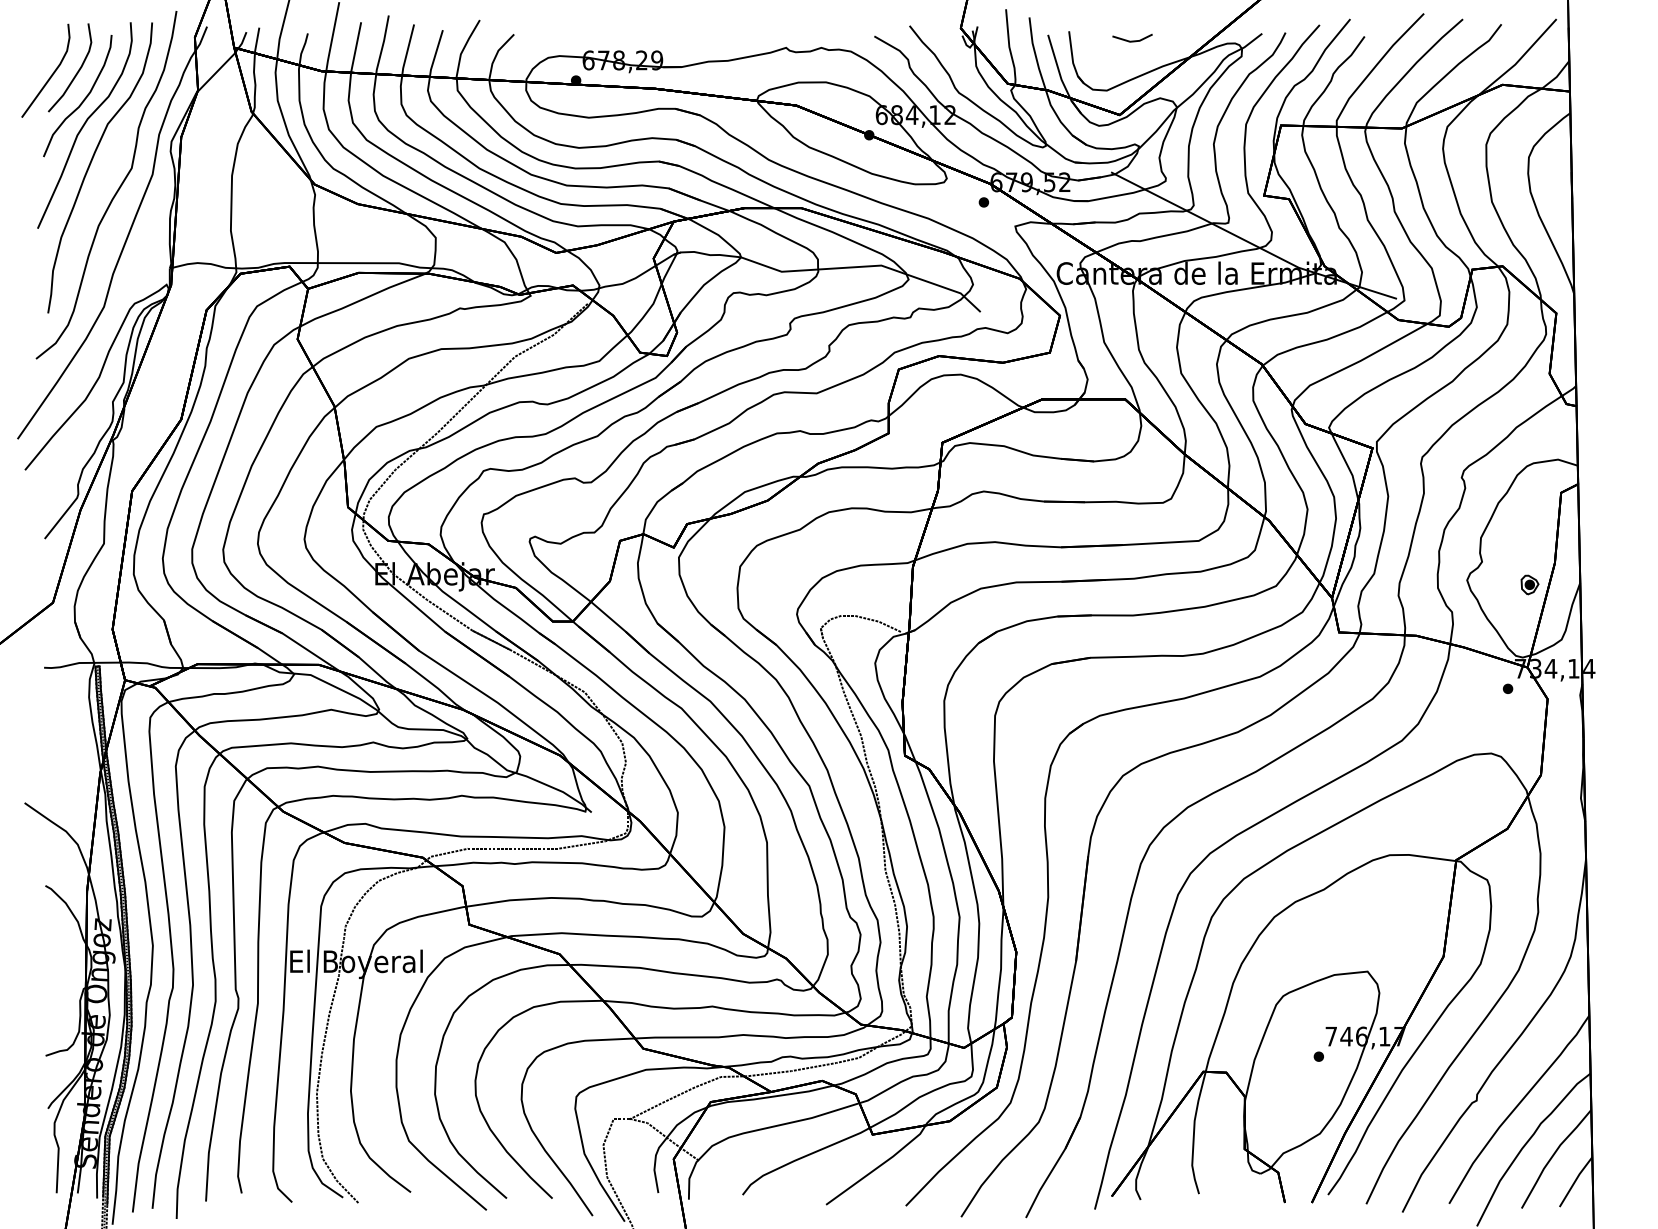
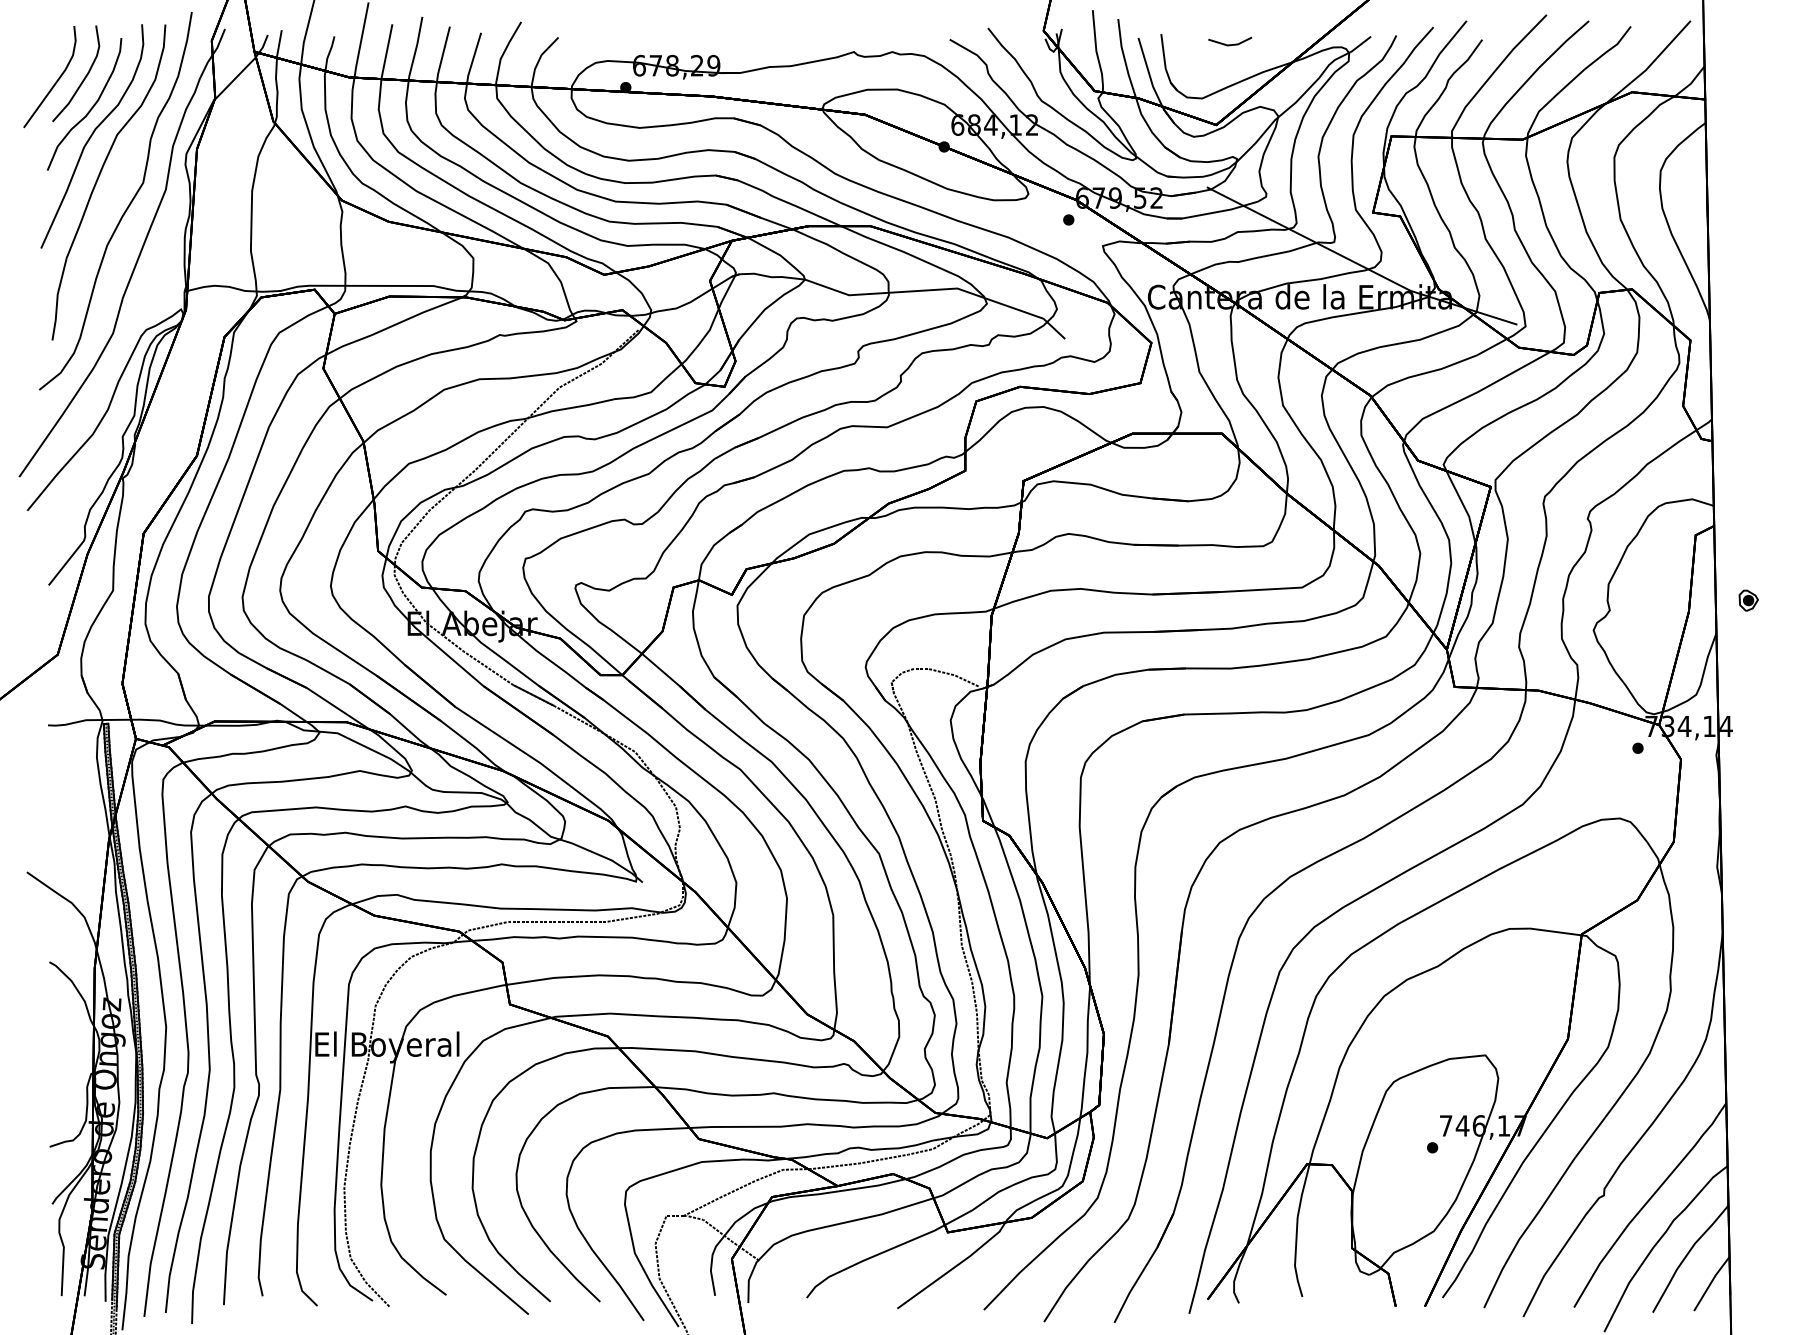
part: (1529, 584) -> (1748, 600), moved

